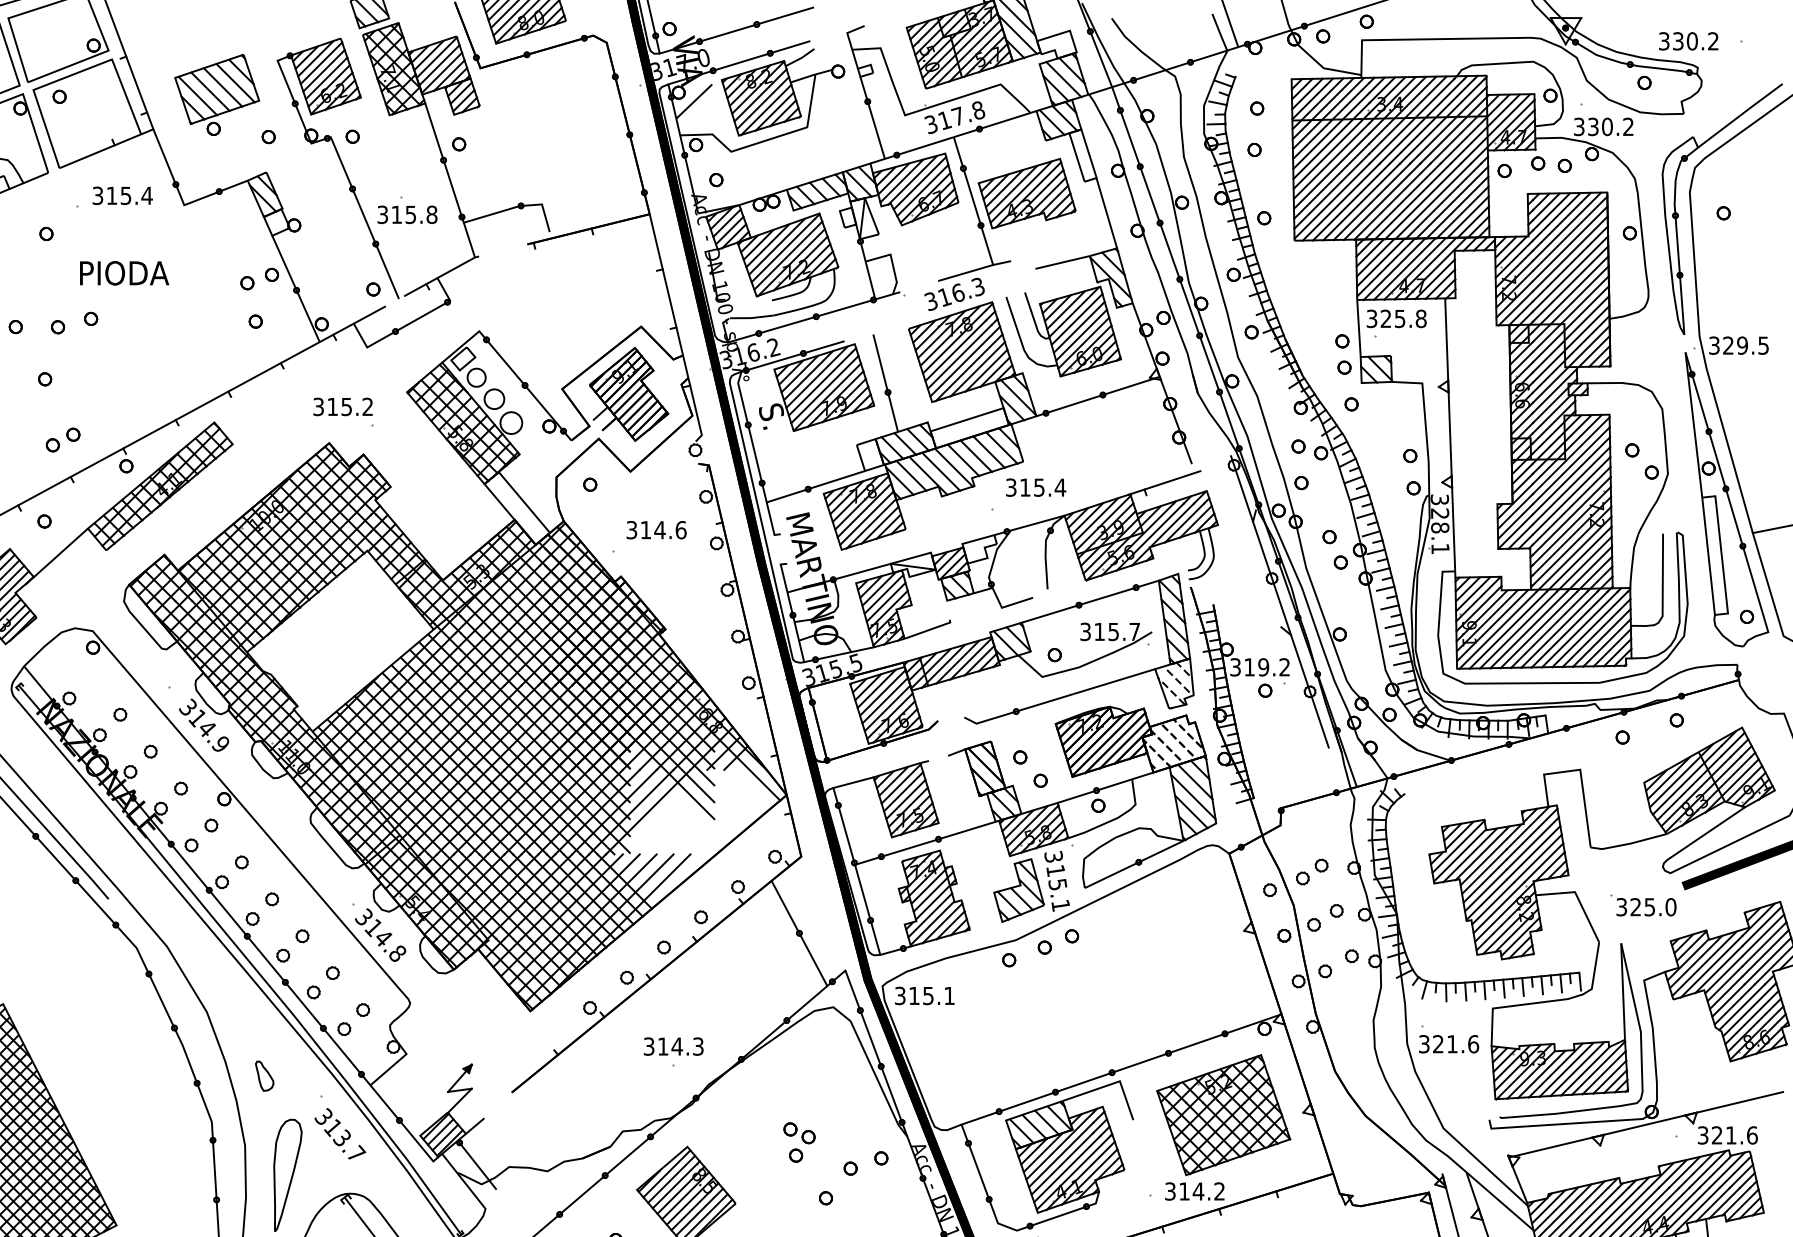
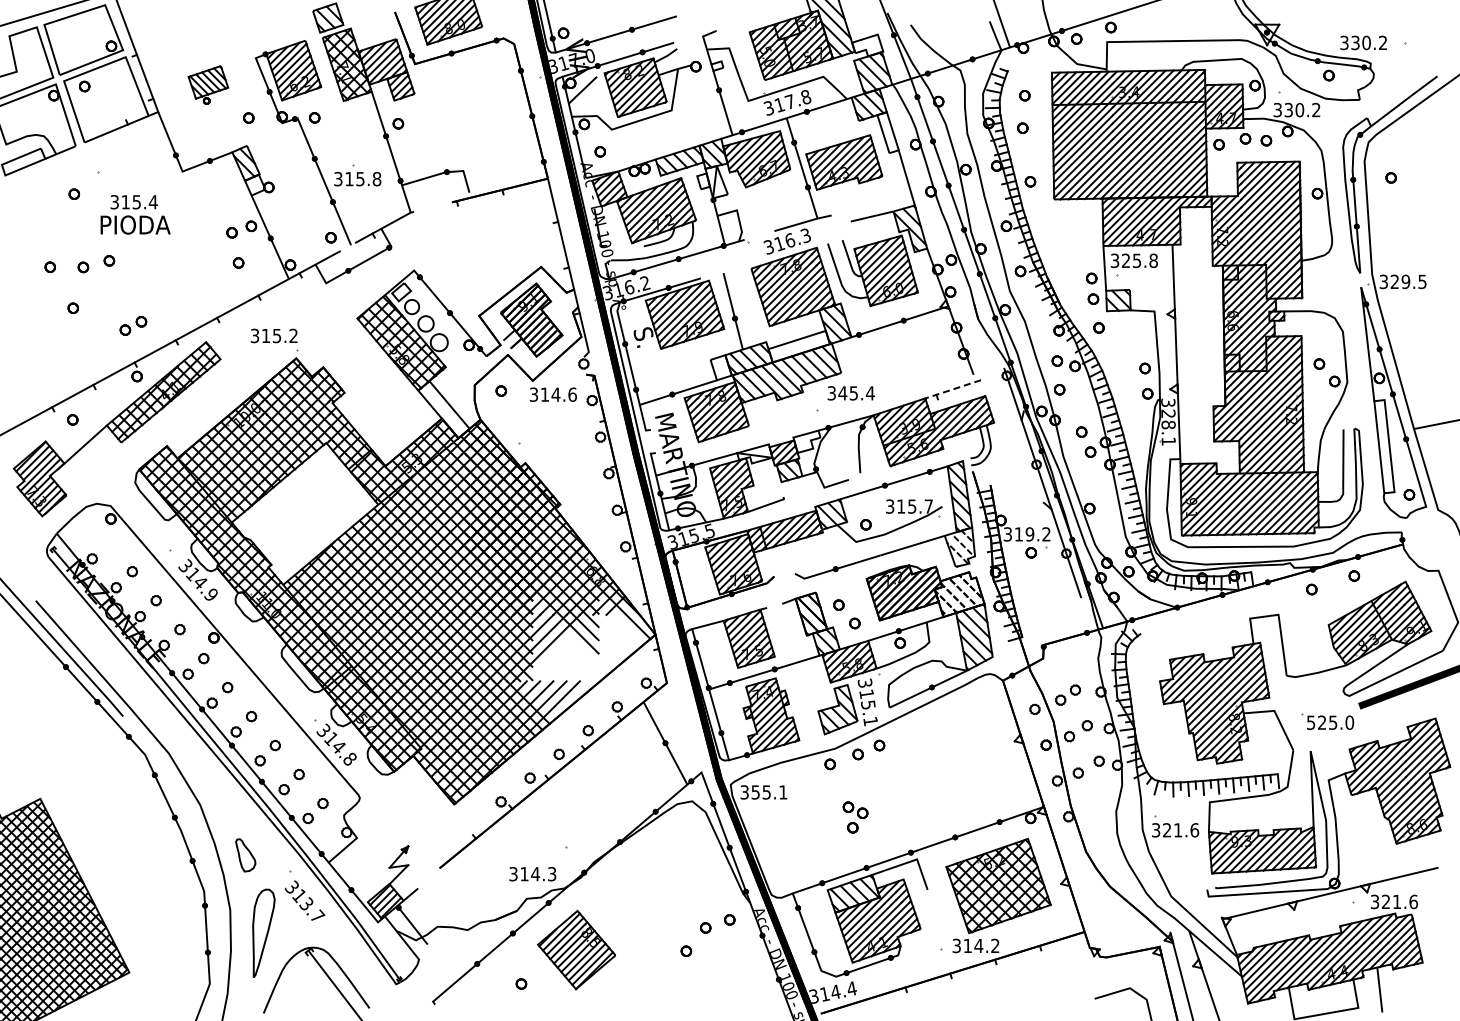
part: (217, 94) -> (208, 84), size x0.6
text: (121, 196) -> (133, 202), moved
part: (343, 411) -> (274, 339), moved
part: (63, 439) -> (133, 325), moved
line: (1163, 482) -> (951, 389), solid -> dashed
text: (1024, 487) -> (842, 393), 315.4 -> 345.4
text: (655, 529) -> (552, 394), moved
text: (1622, 906) -> (1311, 722), 325.0 -> 525.0
text: (914, 996) -> (755, 792), 315.1 -> 355.1
text: (673, 1046) -> (532, 874), moved
part: (264, 1076) -> (245, 855), size x1.4
part: (799, 1142) -> (855, 817), moved

